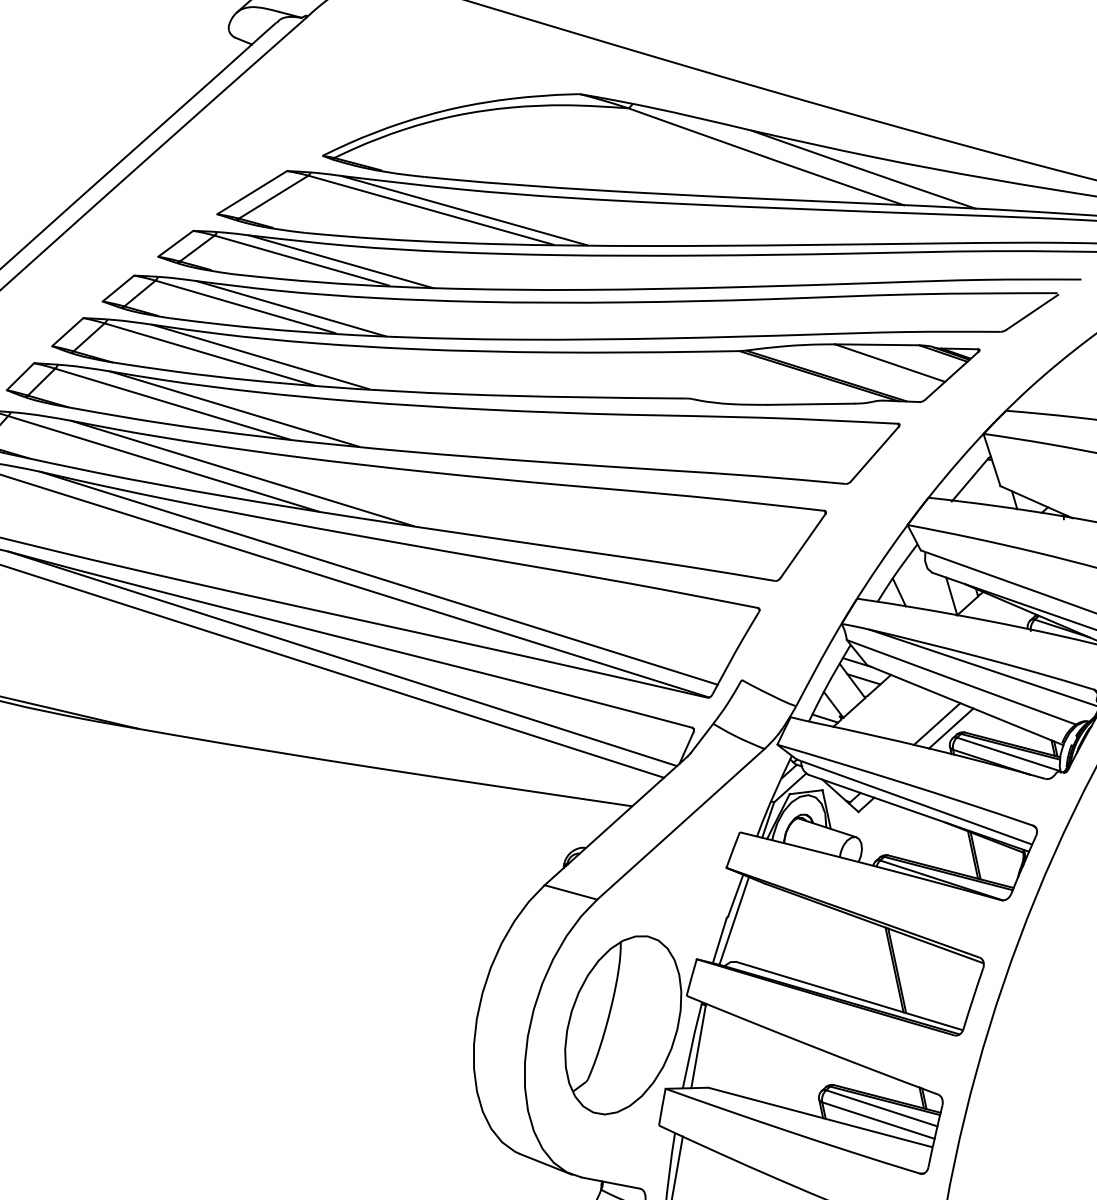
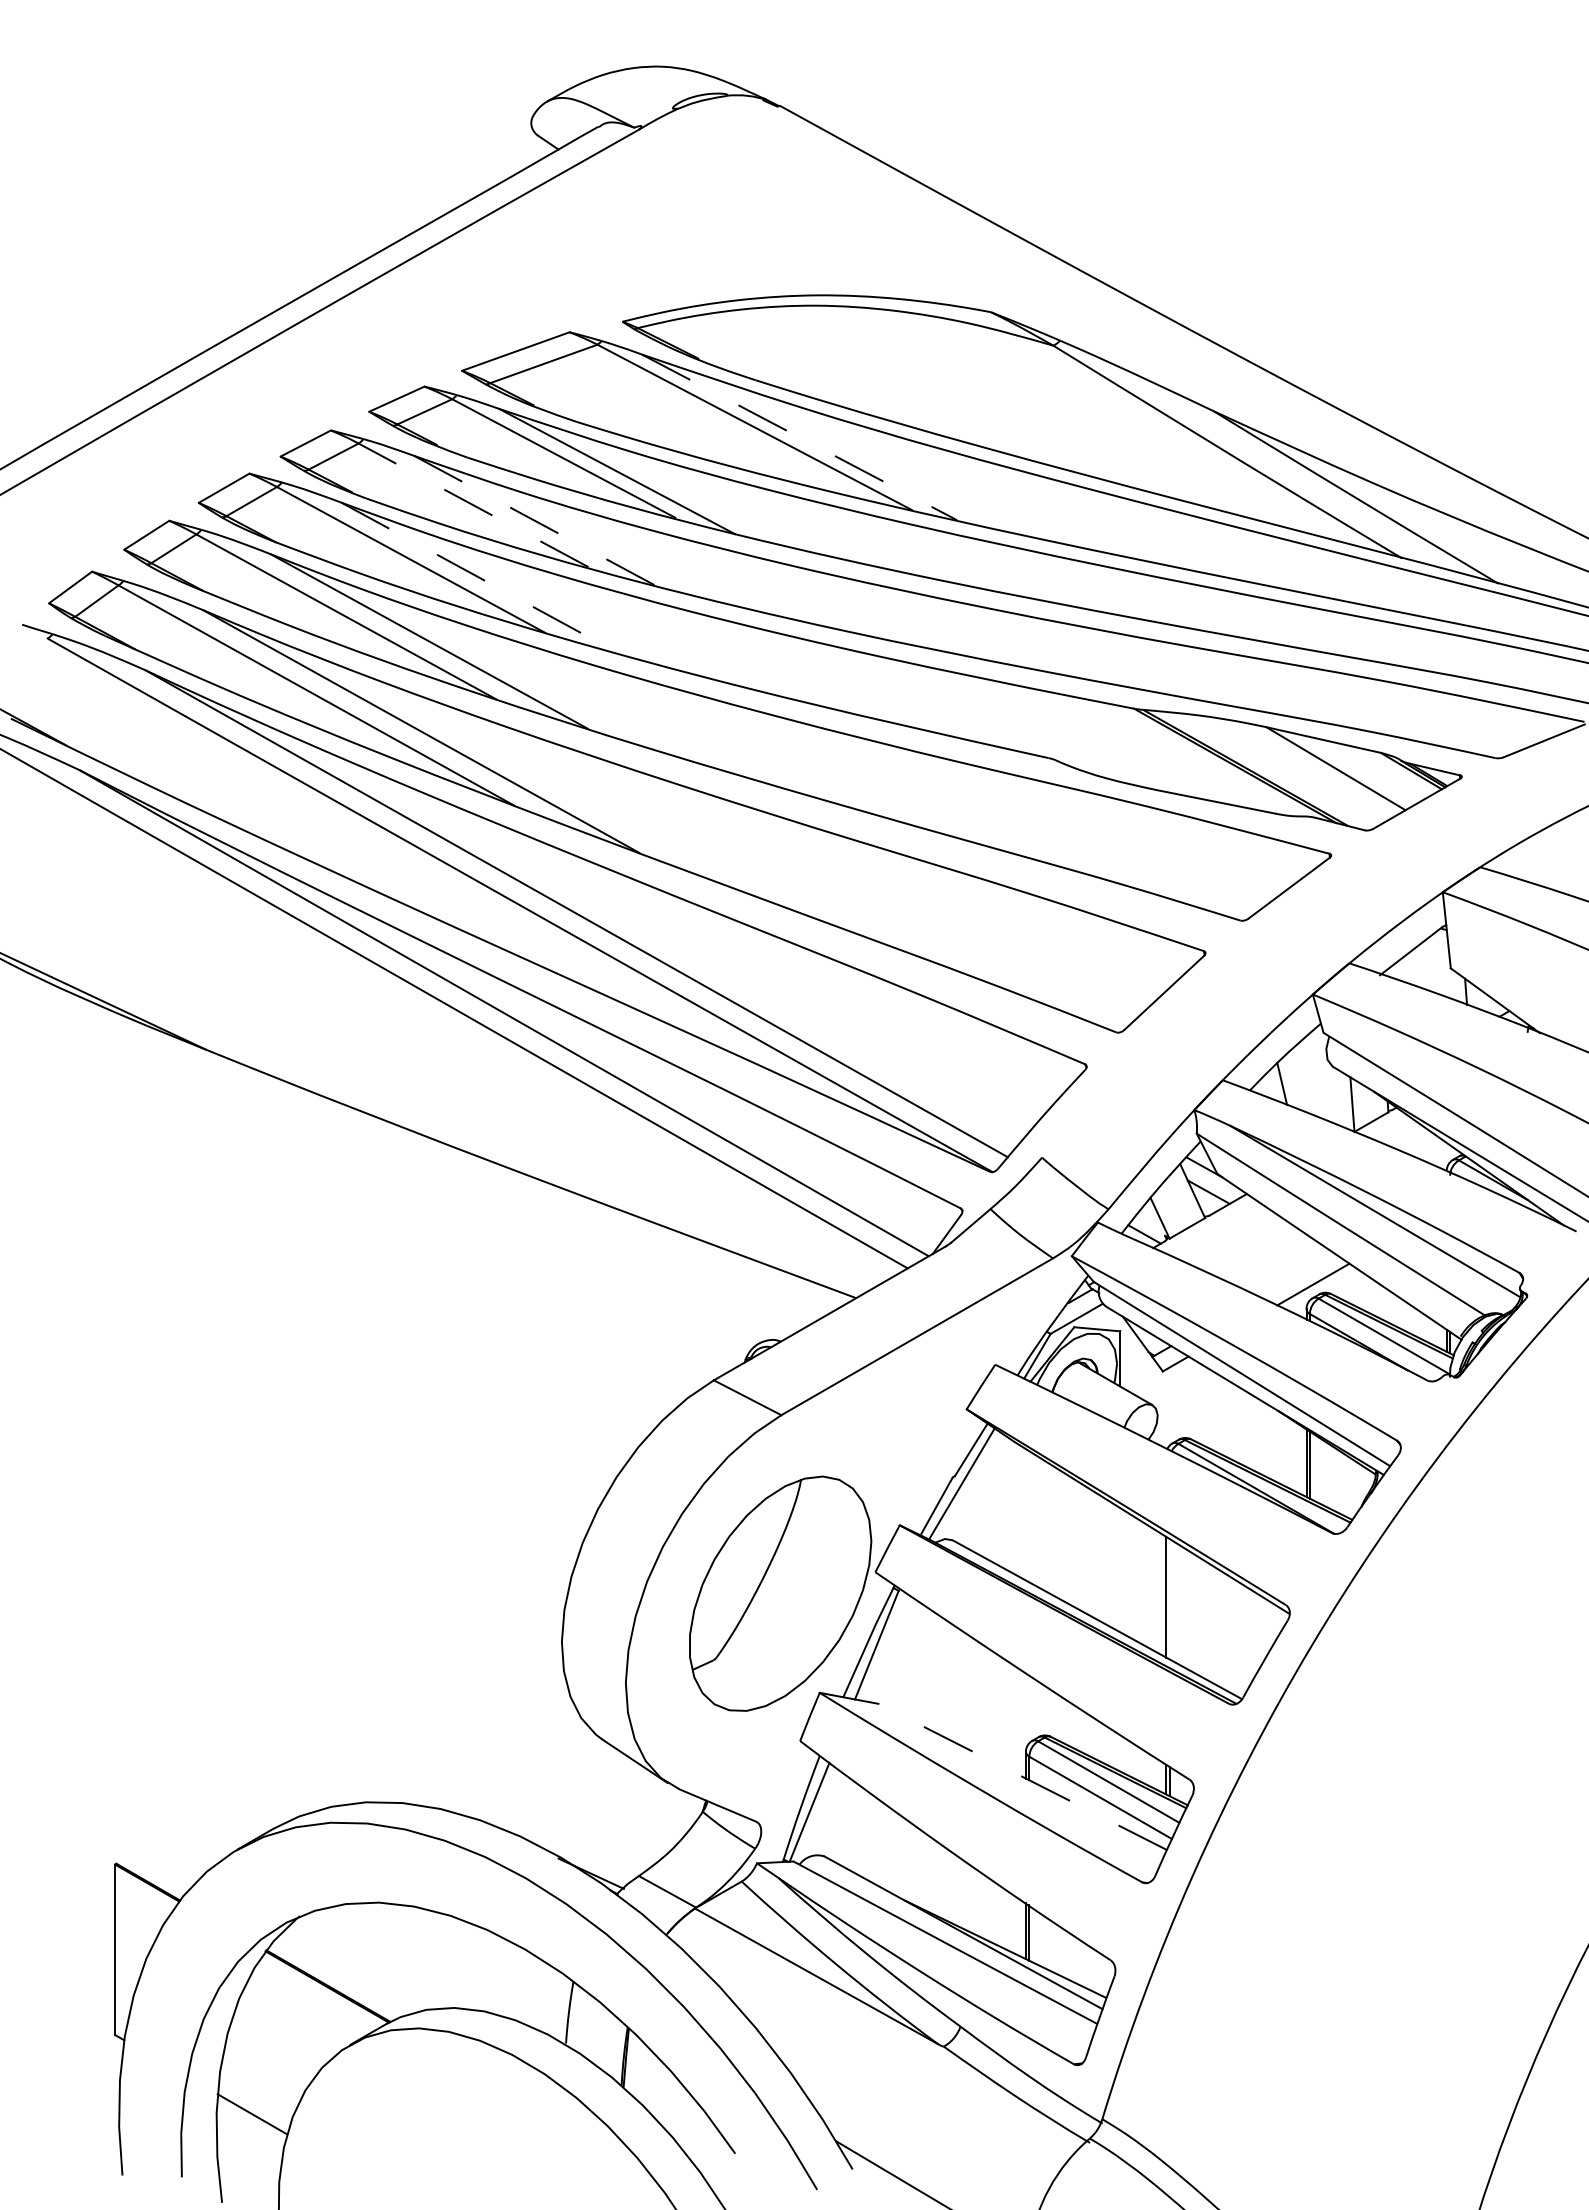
line: (464, 210) -> (799, 437), solid -> dashed
line: (245, 307) -> (473, 505), solid -> dashed
line: (291, 309) -> (535, 521), solid -> dashed
line: (260, 356) -> (479, 577), solid -> dashed
line: (937, 724) -> (1295, 1274), removed
line: (897, 970) -> (1169, 1598), removed
line: (820, 1117) -> (1022, 1776), solid -> dashed

